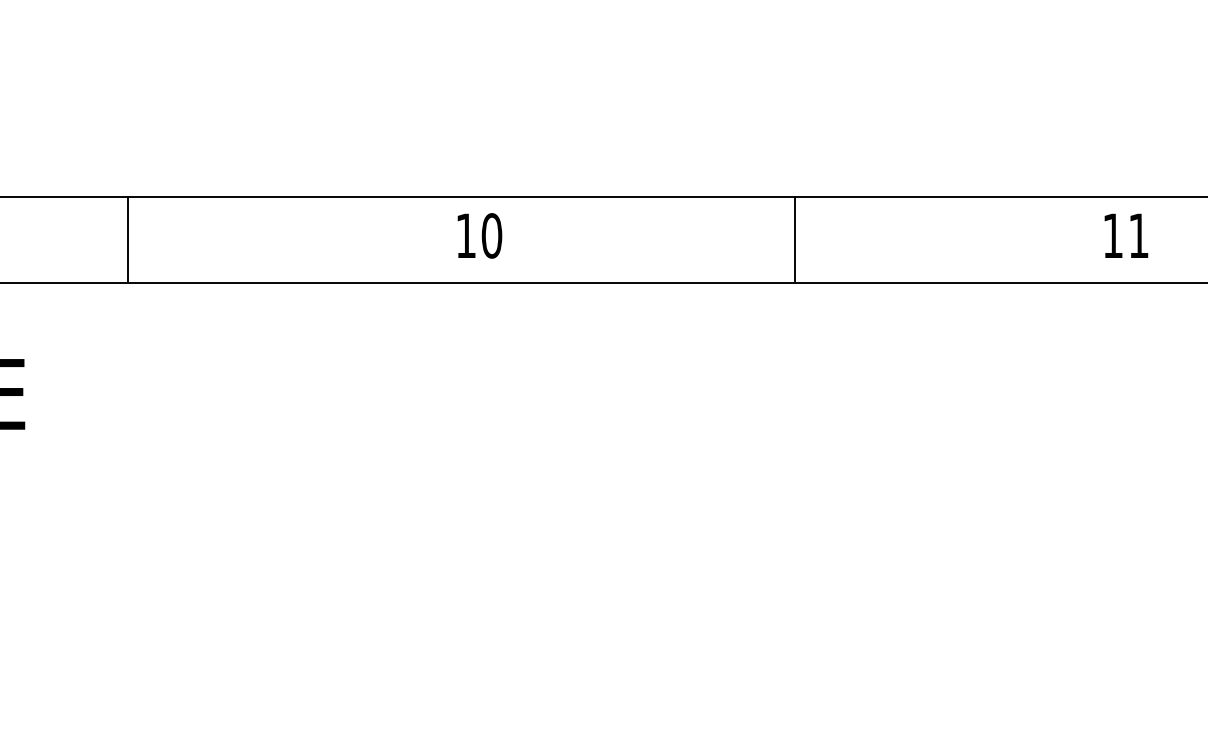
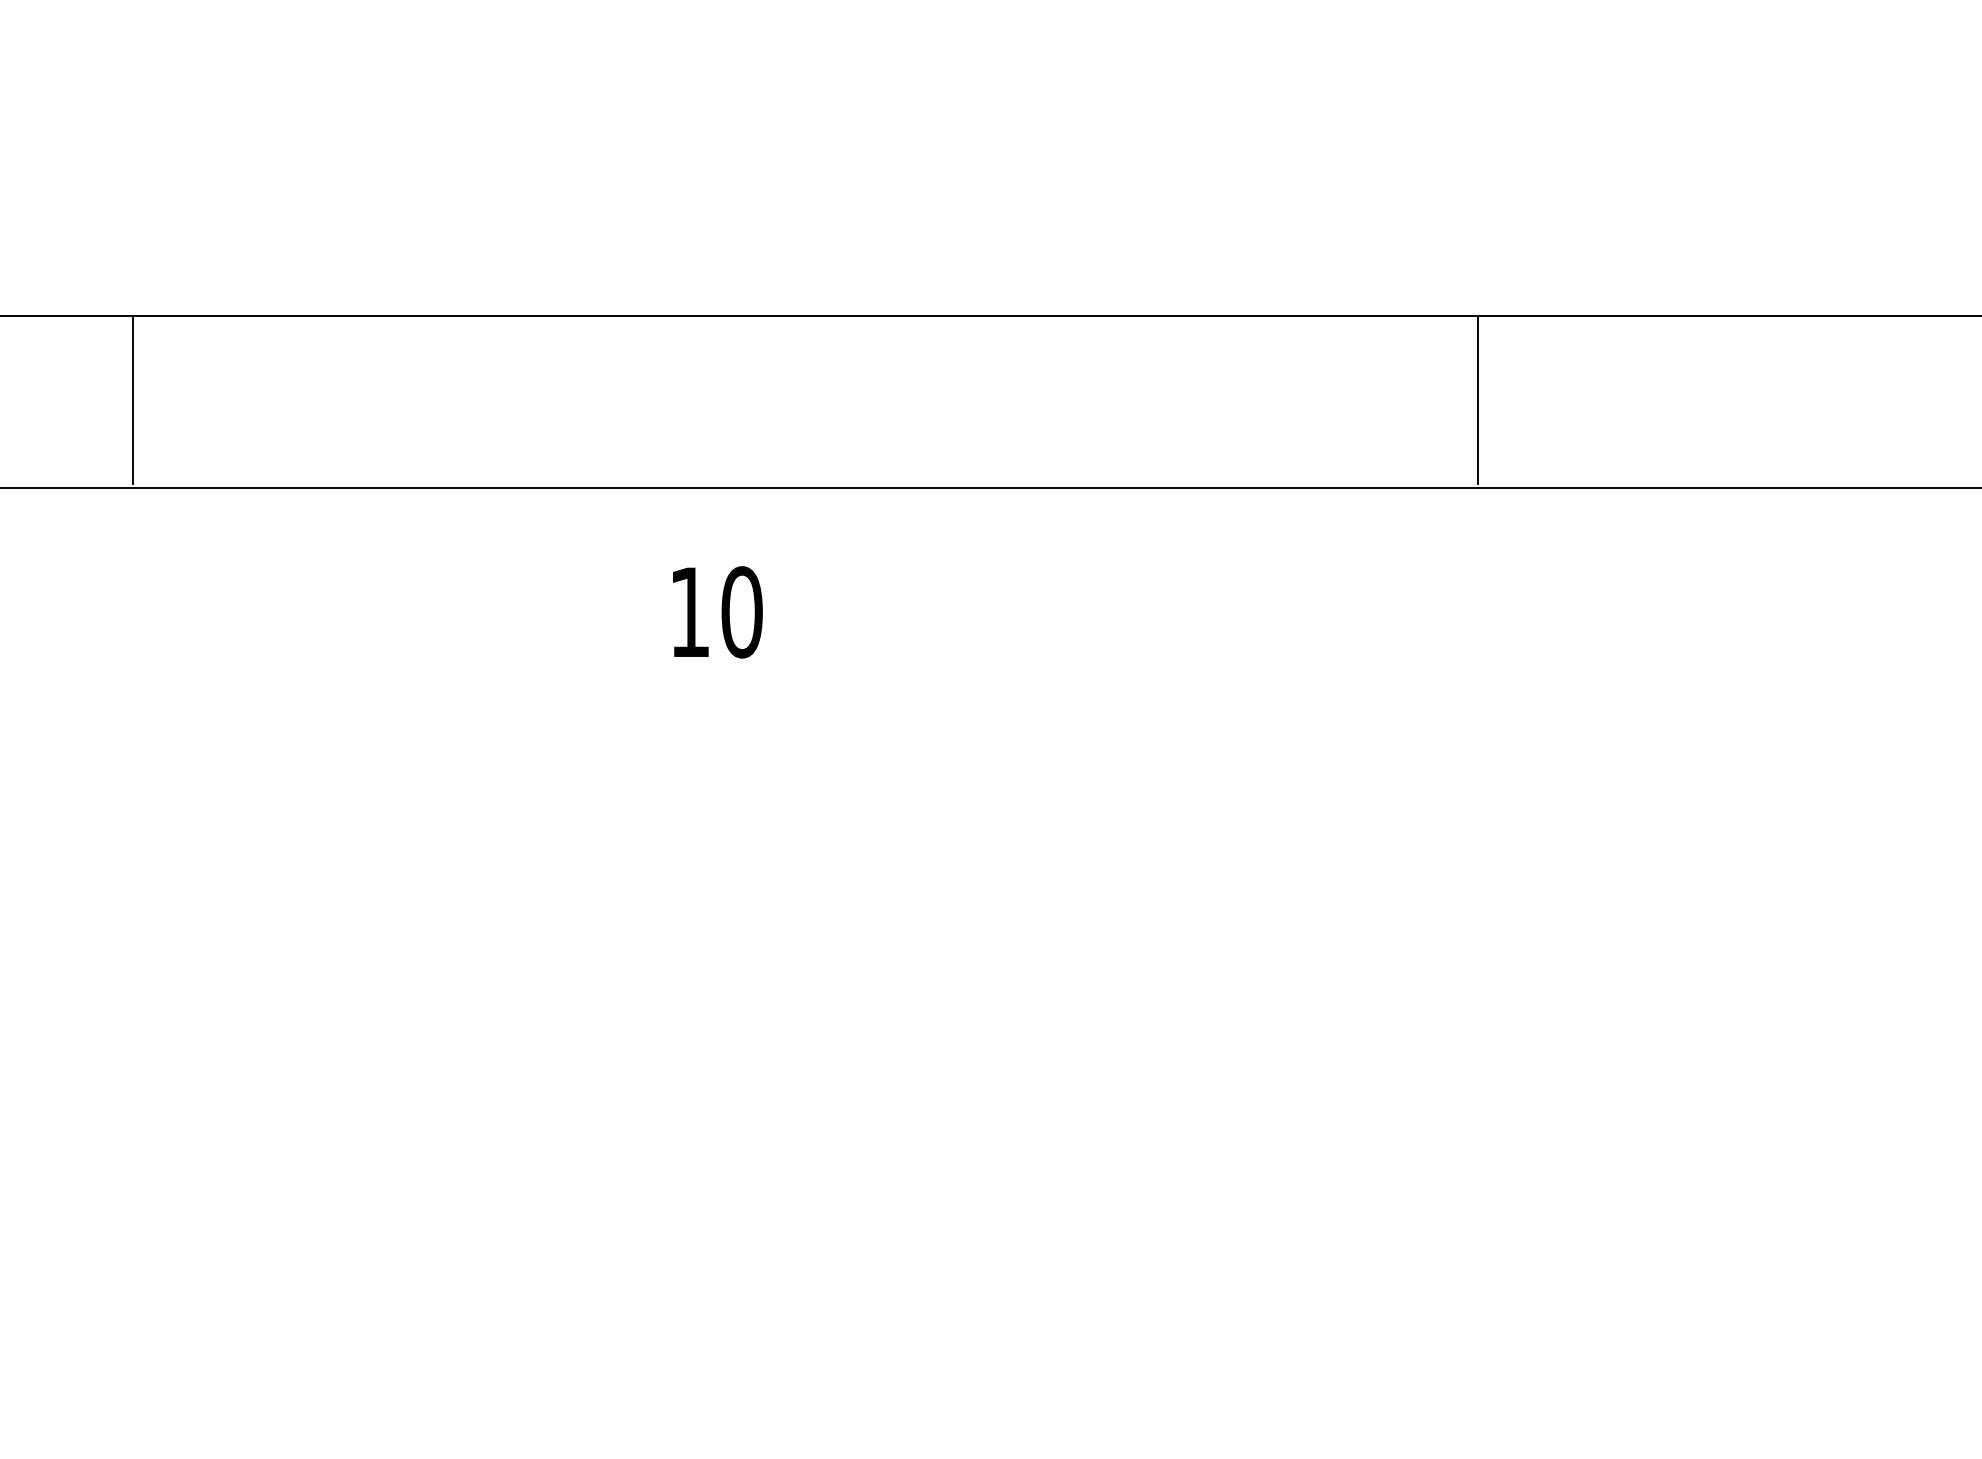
text: (479, 235) -> (716, 611), moved
line: (127, 238) -> (132, 399), moved
line: (795, 238) -> (1478, 399), moved

